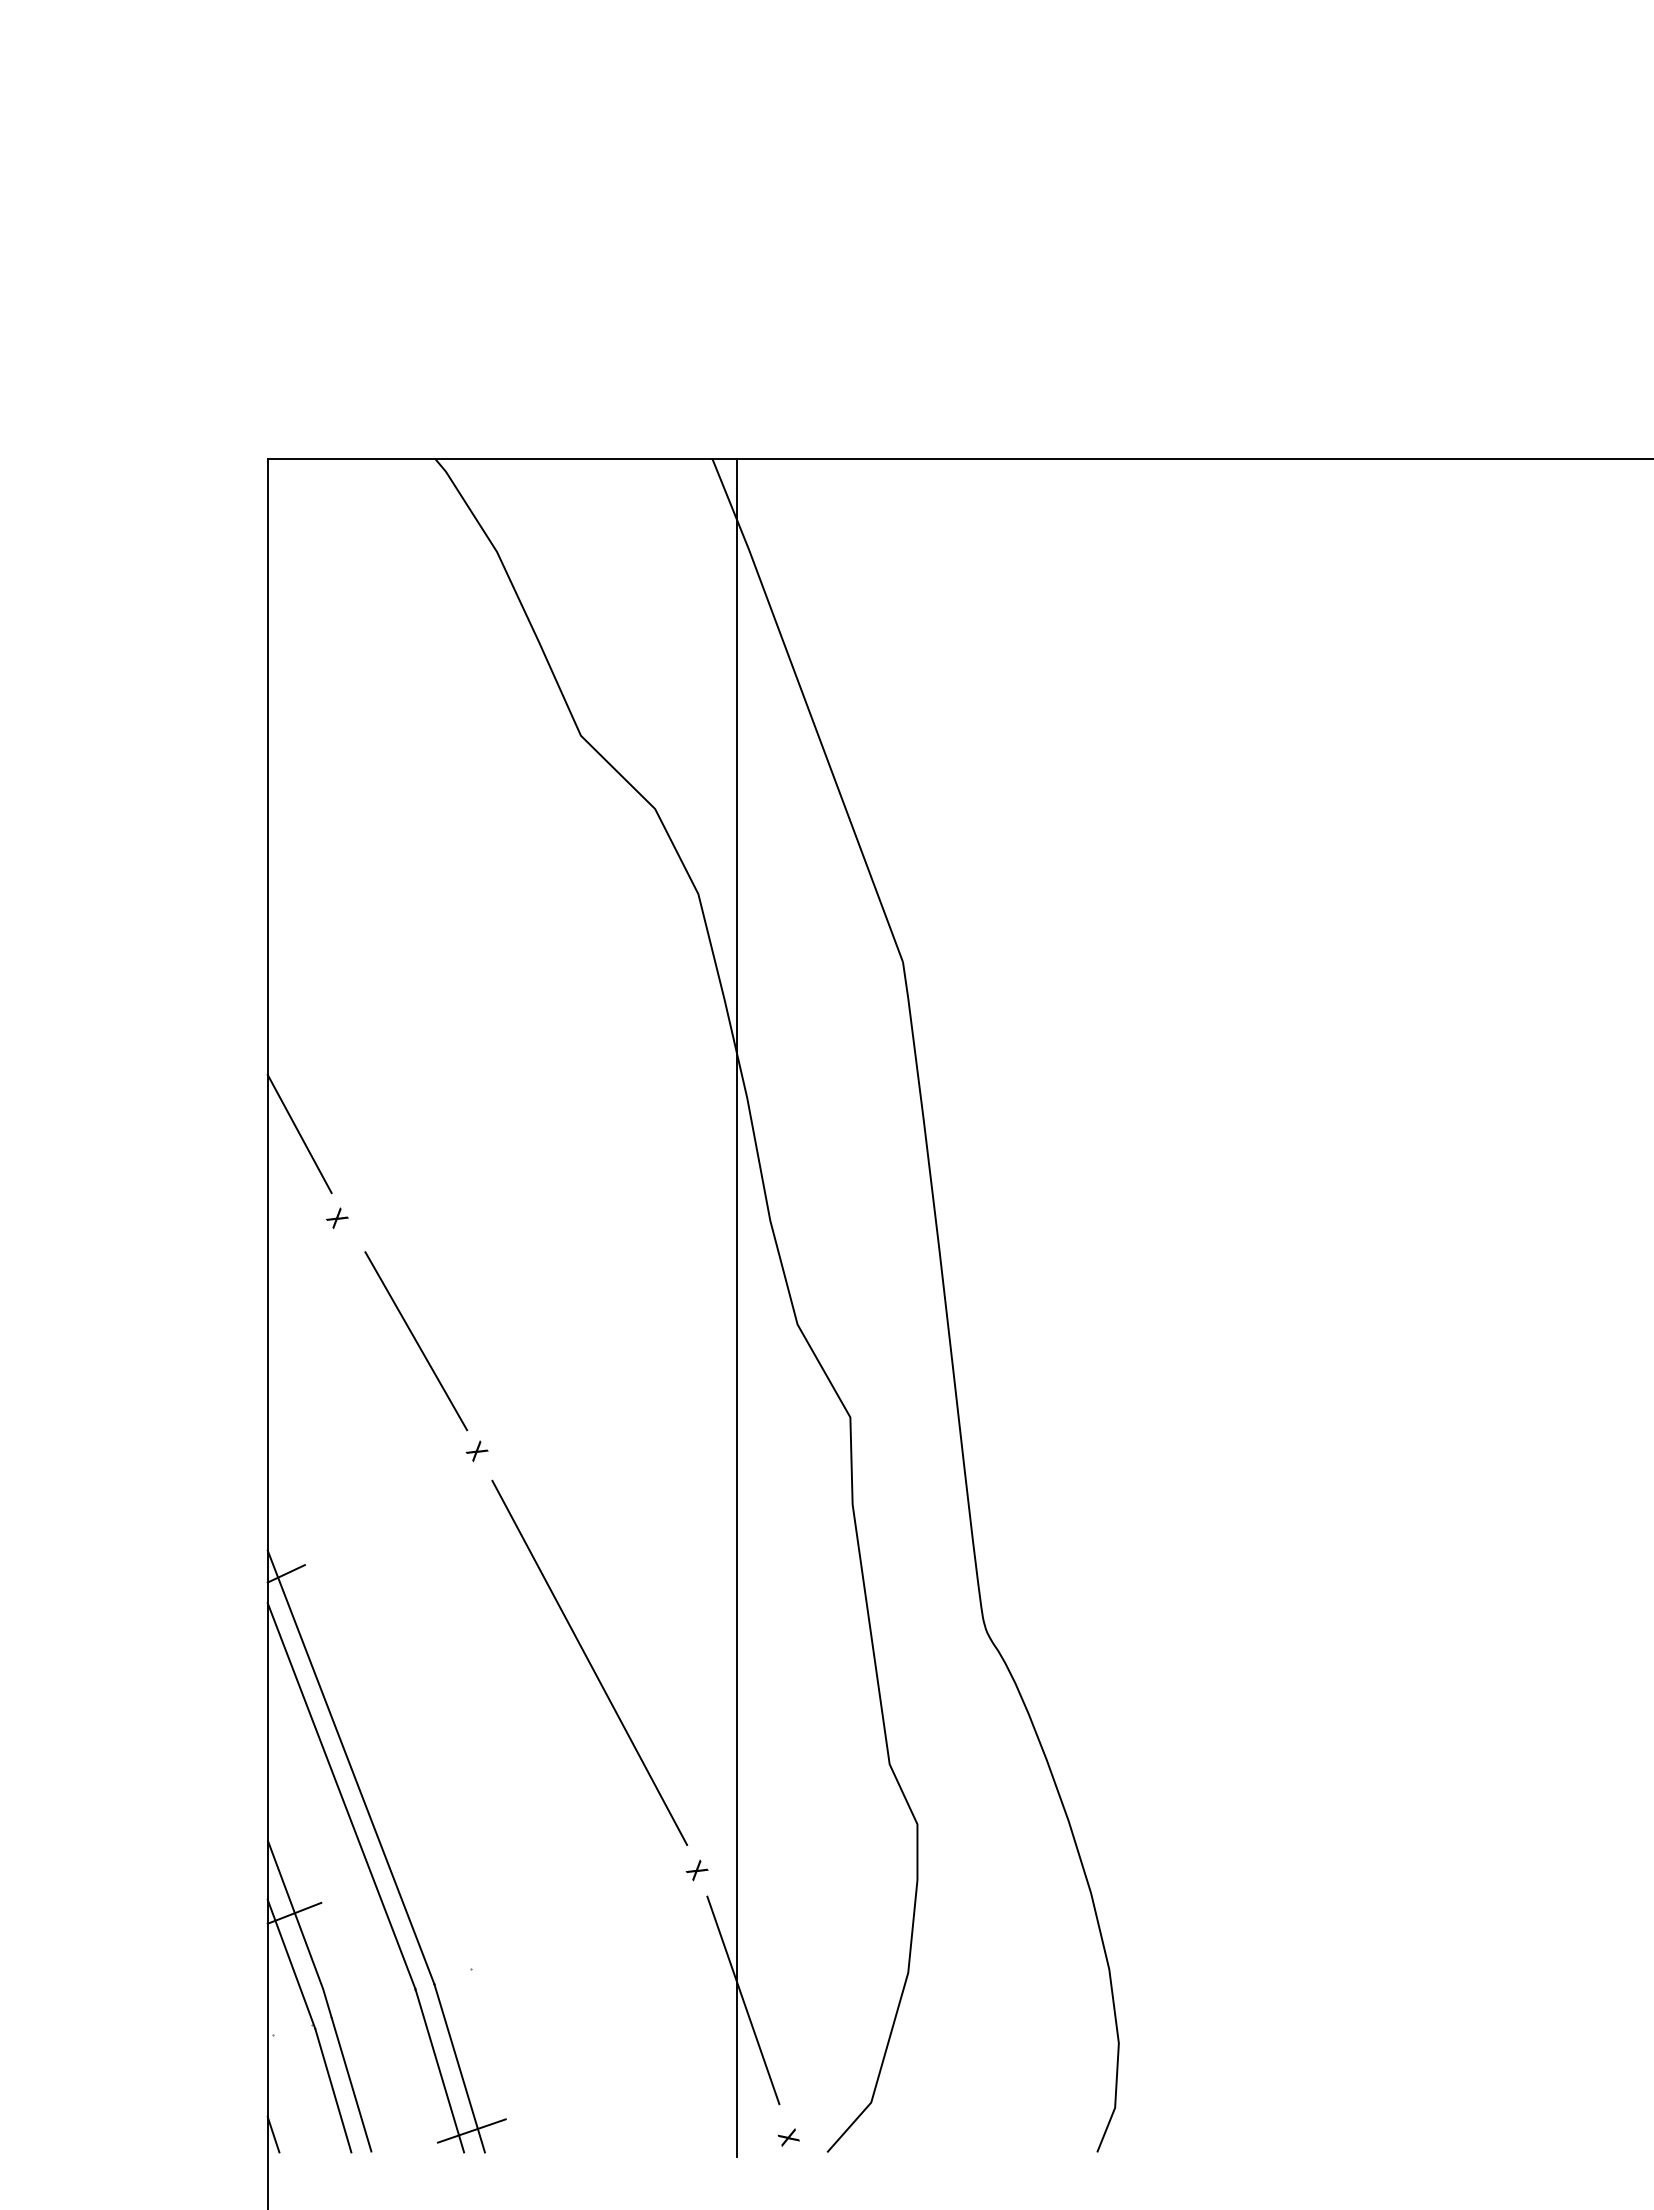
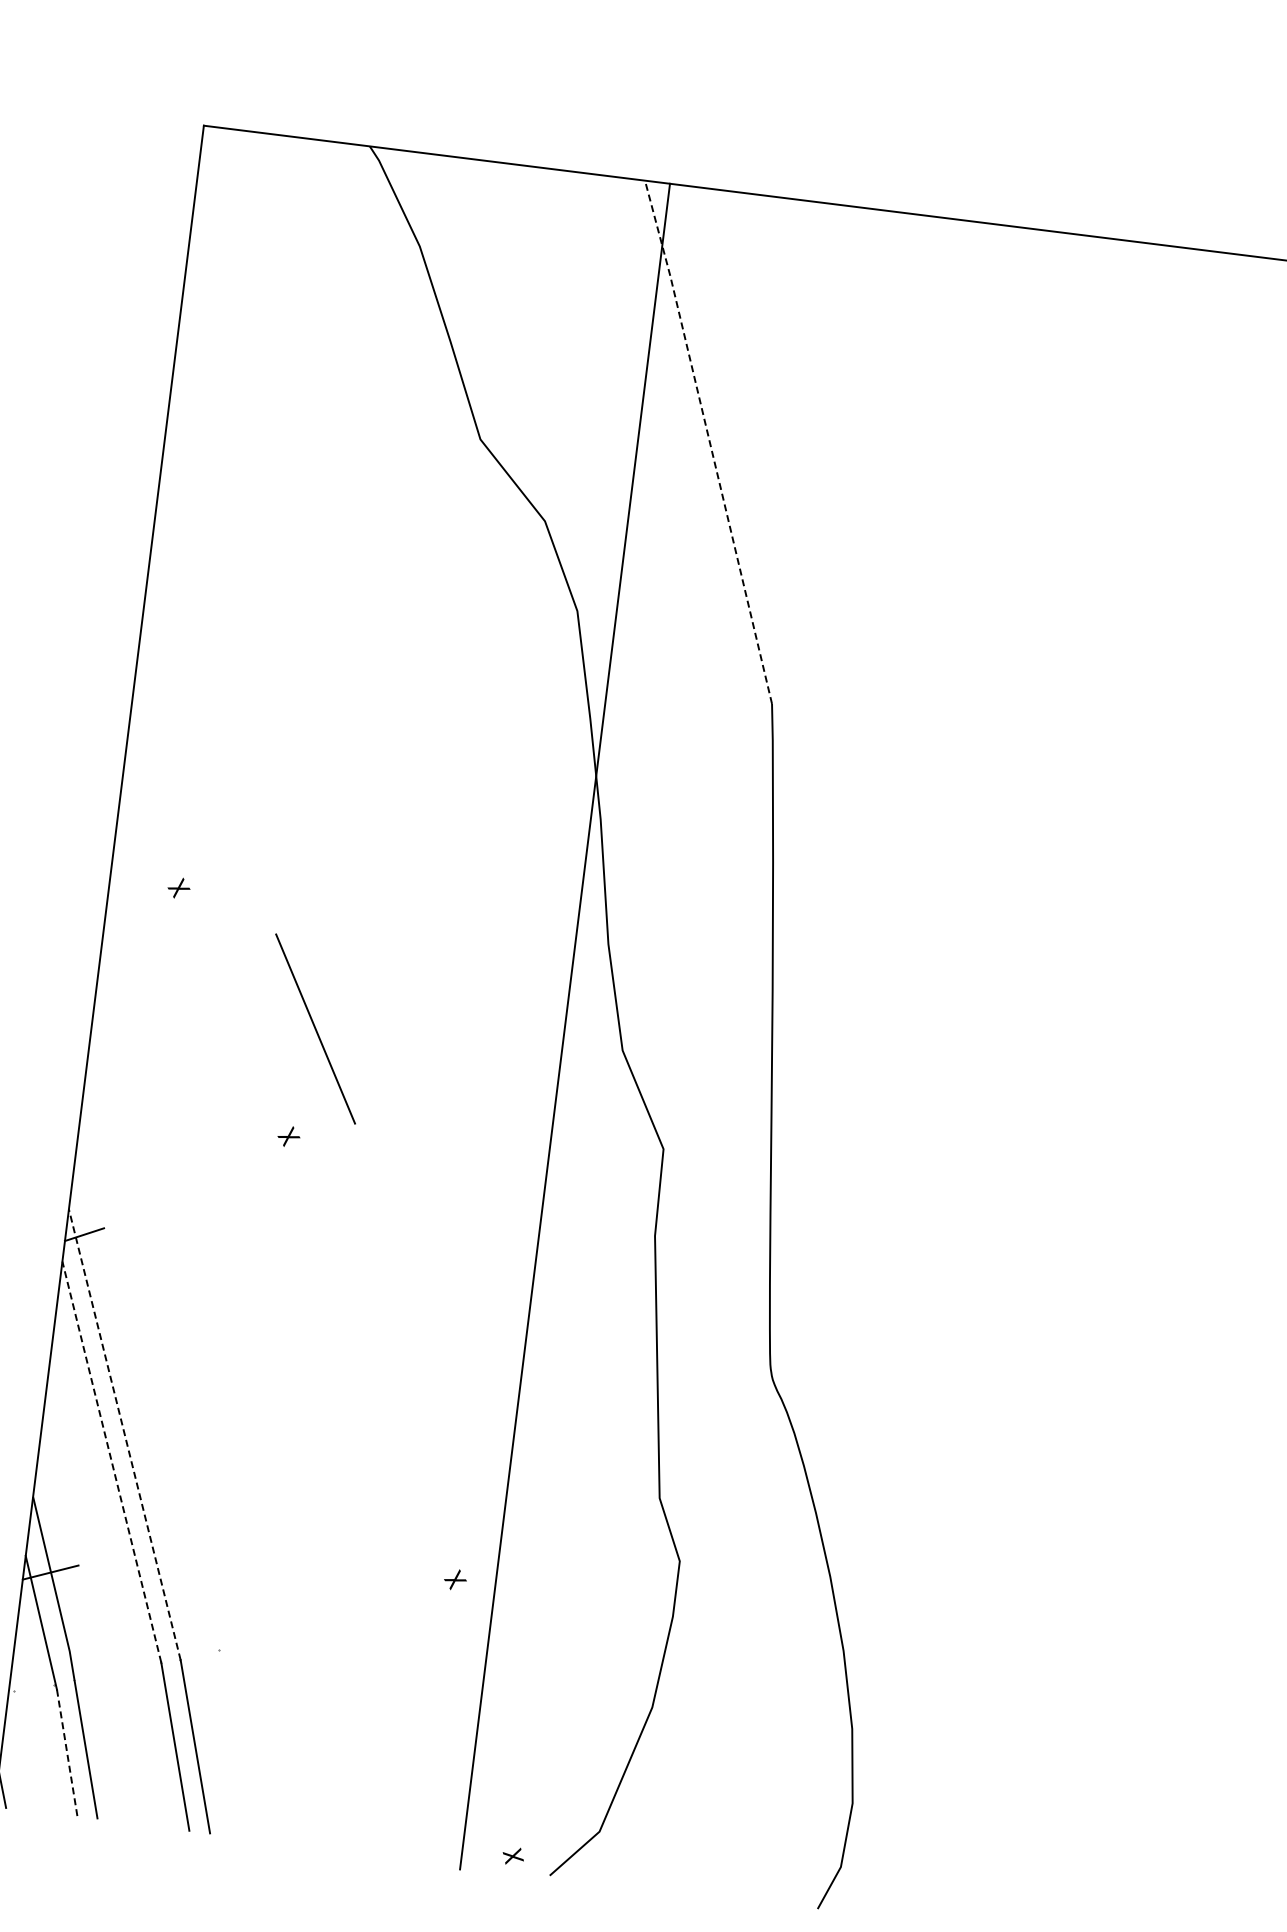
line: (808, 708) -> (709, 440), solid -> dashed
line: (299, 1133) -> (151, 799), removed
line: (416, 1341) -> (315, 1029), moved
line: (589, 1662) -> (374, 1360), removed
line: (350, 1766) -> (124, 1433), solid -> dashed
line: (341, 1796) -> (111, 1462), solid -> dashed
line: (743, 2000) -> (485, 1714), removed
line: (333, 2091) -> (67, 1754), solid -> dashed
line: (471, 2130) -> (199, 1809), removed

